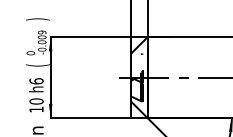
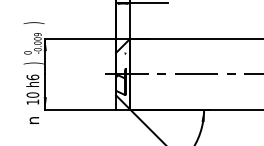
text: (37, 65) -> (33, 63), ( -> )

